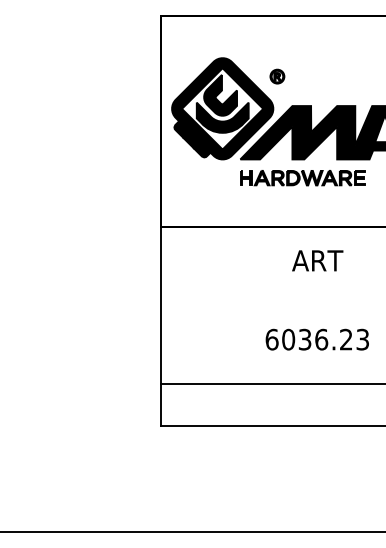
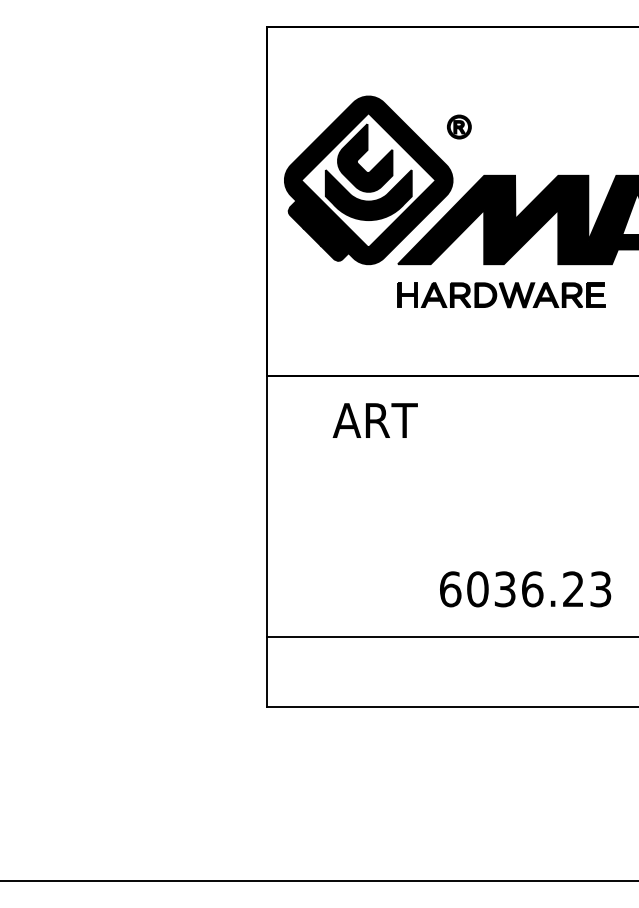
text: (317, 260) -> (374, 420), moved
text: (316, 339) -> (524, 589), moved

